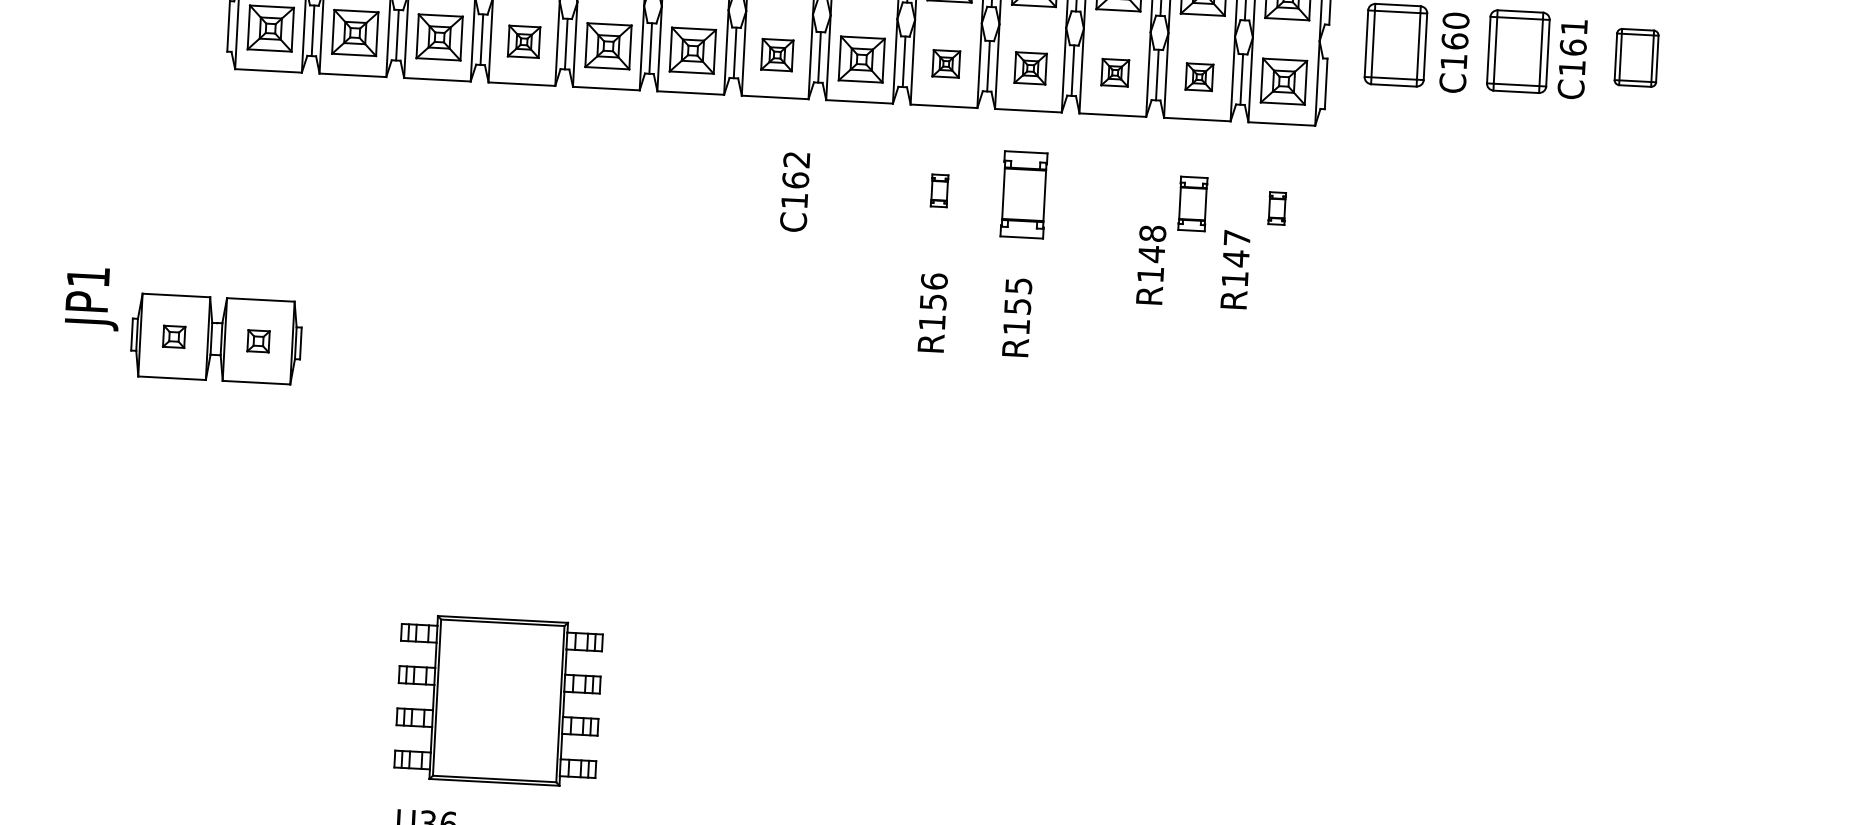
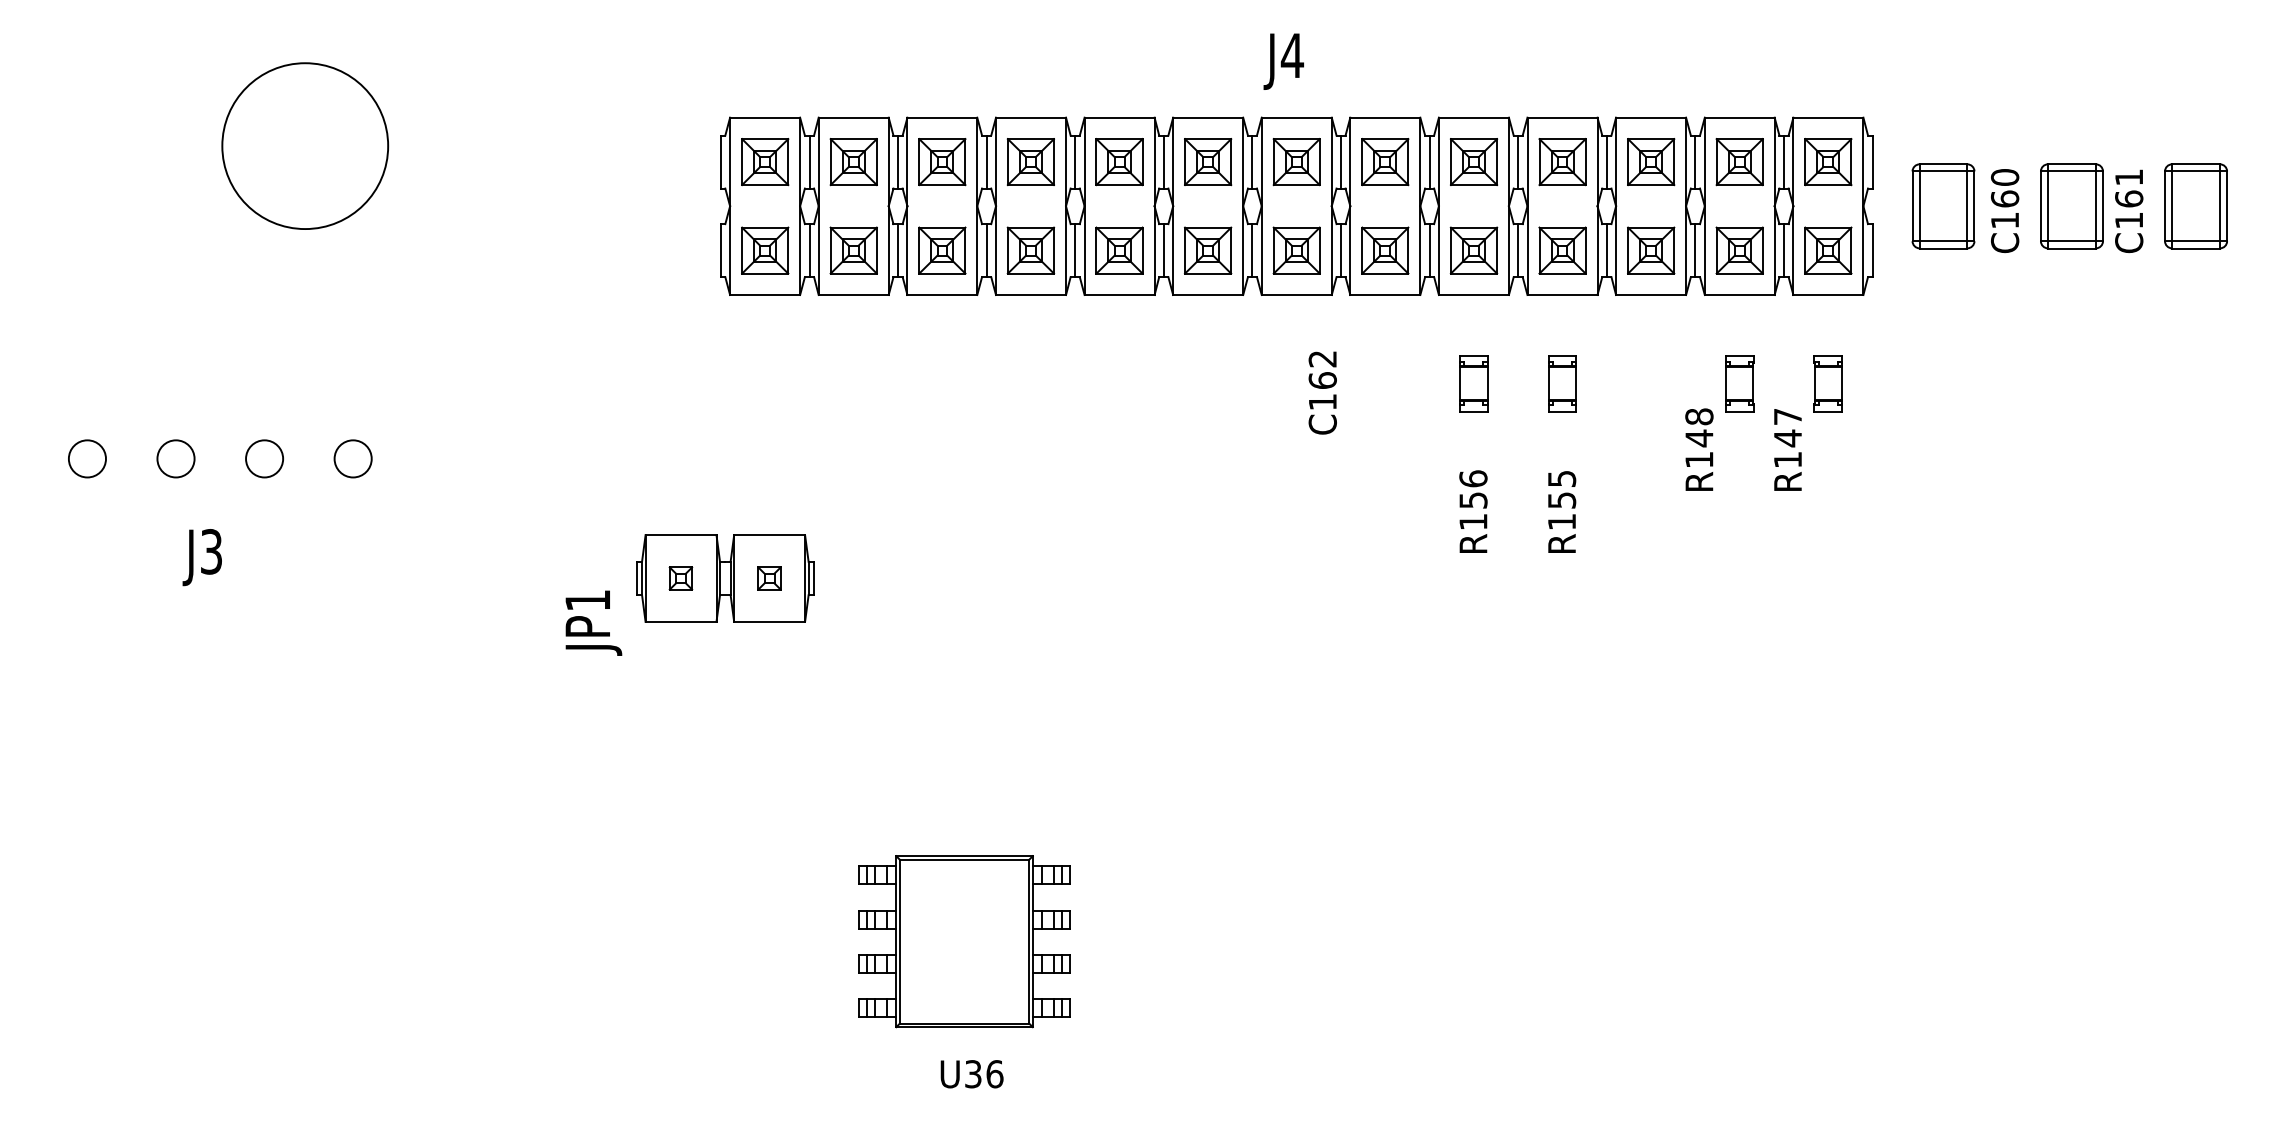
part: (523, 41) -> (1030, 250), size x1.43
part: (777, 55) -> (1296, 250), size x1.43
part: (1636, 57) -> (2195, 206), size x1.43
part: (945, 63) -> (1473, 250), size x1.67
part: (1030, 68) -> (1562, 250), size x1.43
part: (1115, 72) -> (1651, 250), size x1.67
part: (1199, 77) -> (1739, 250), size x1.67
part: (939, 190) -> (1473, 383), size x1.67
part: (1024, 195) -> (1562, 383), size x0.62
part: (1276, 208) -> (1827, 383), size x1.67
text: (92, 298) -> (593, 622), moved
part: (498, 700) -> (964, 941), moved

